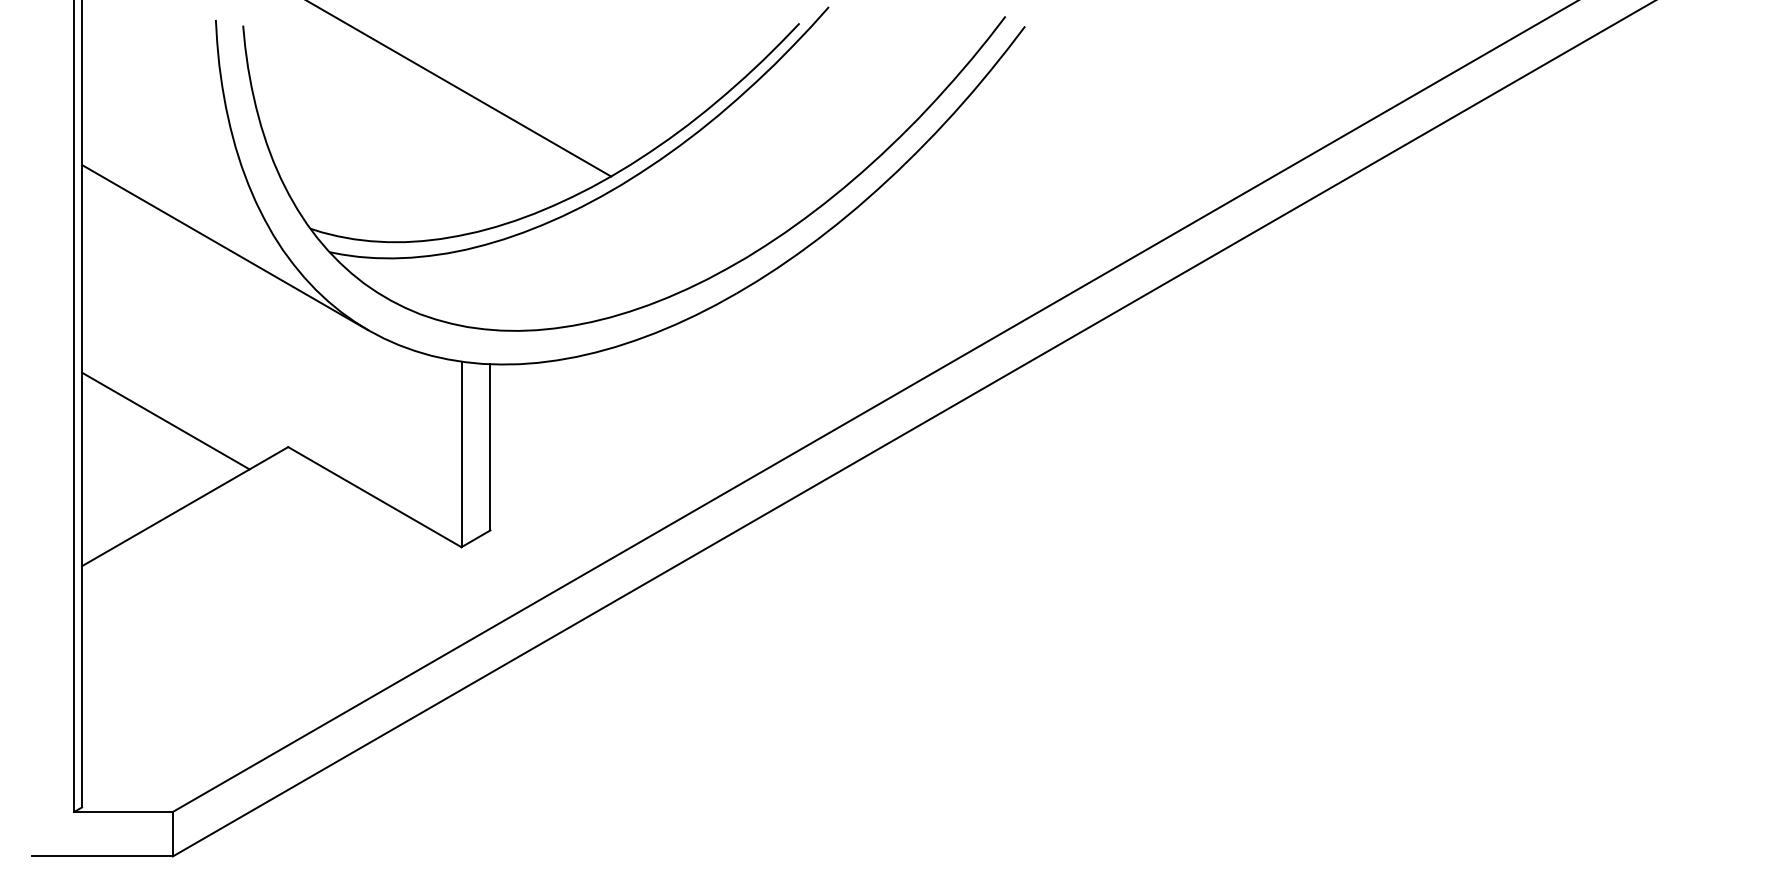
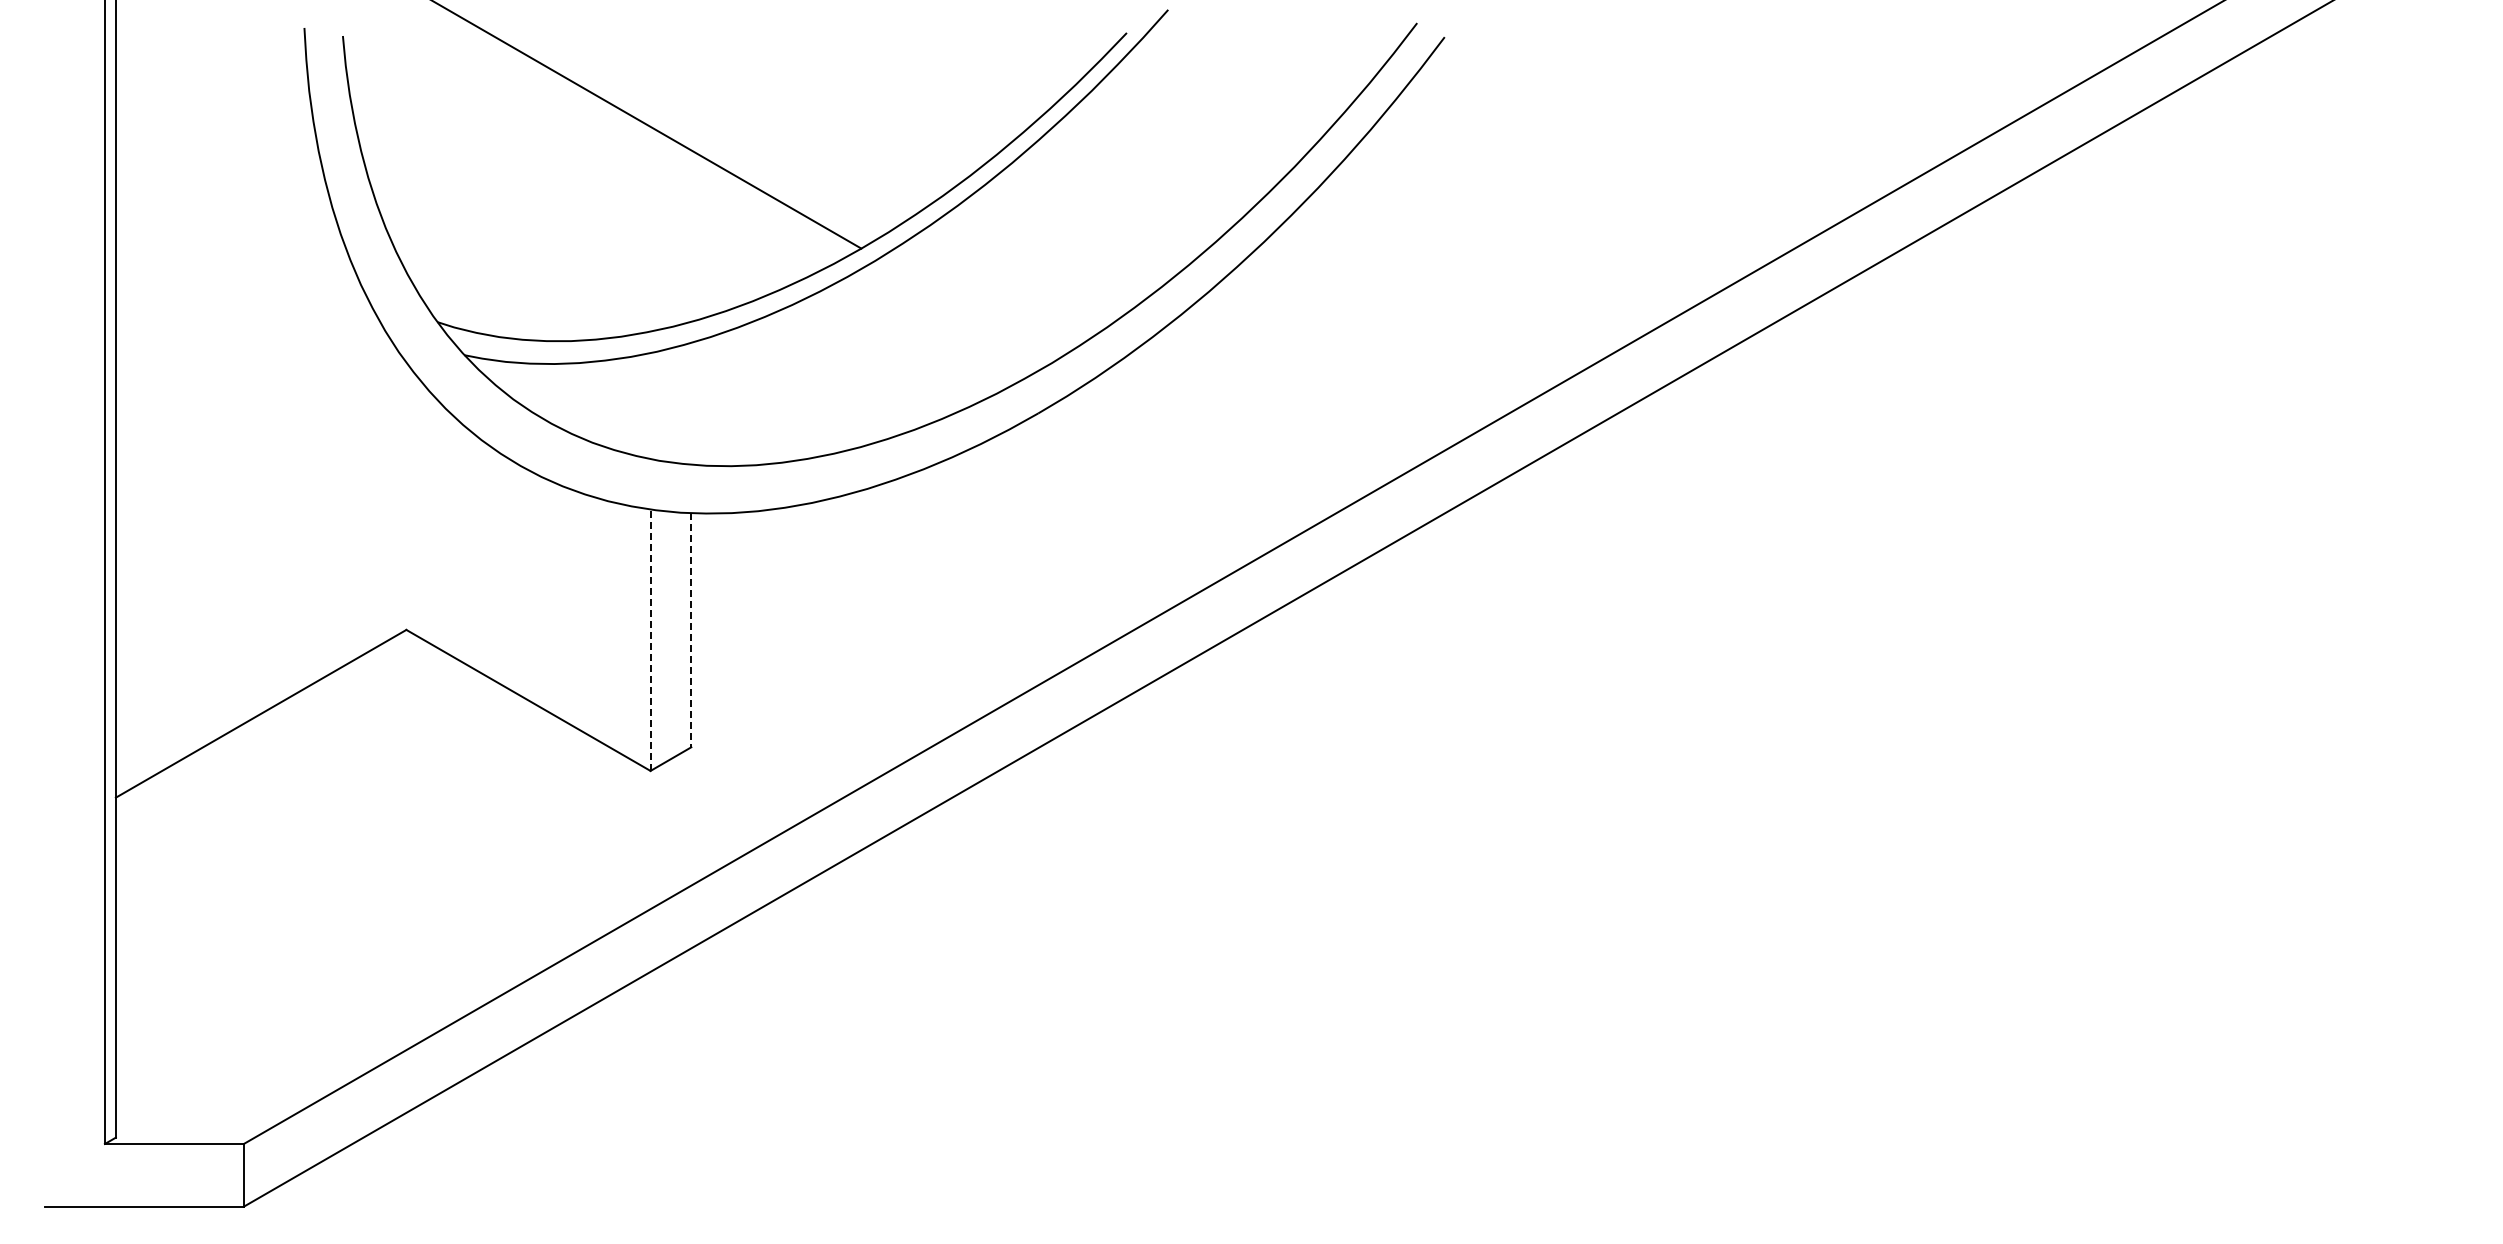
line: (224, 247) -> (316, 348), removed
line: (165, 421) -> (233, 593), removed
line: (490, 447) -> (691, 630), solid -> dashed
line: (461, 454) -> (650, 640), solid -> dashed

